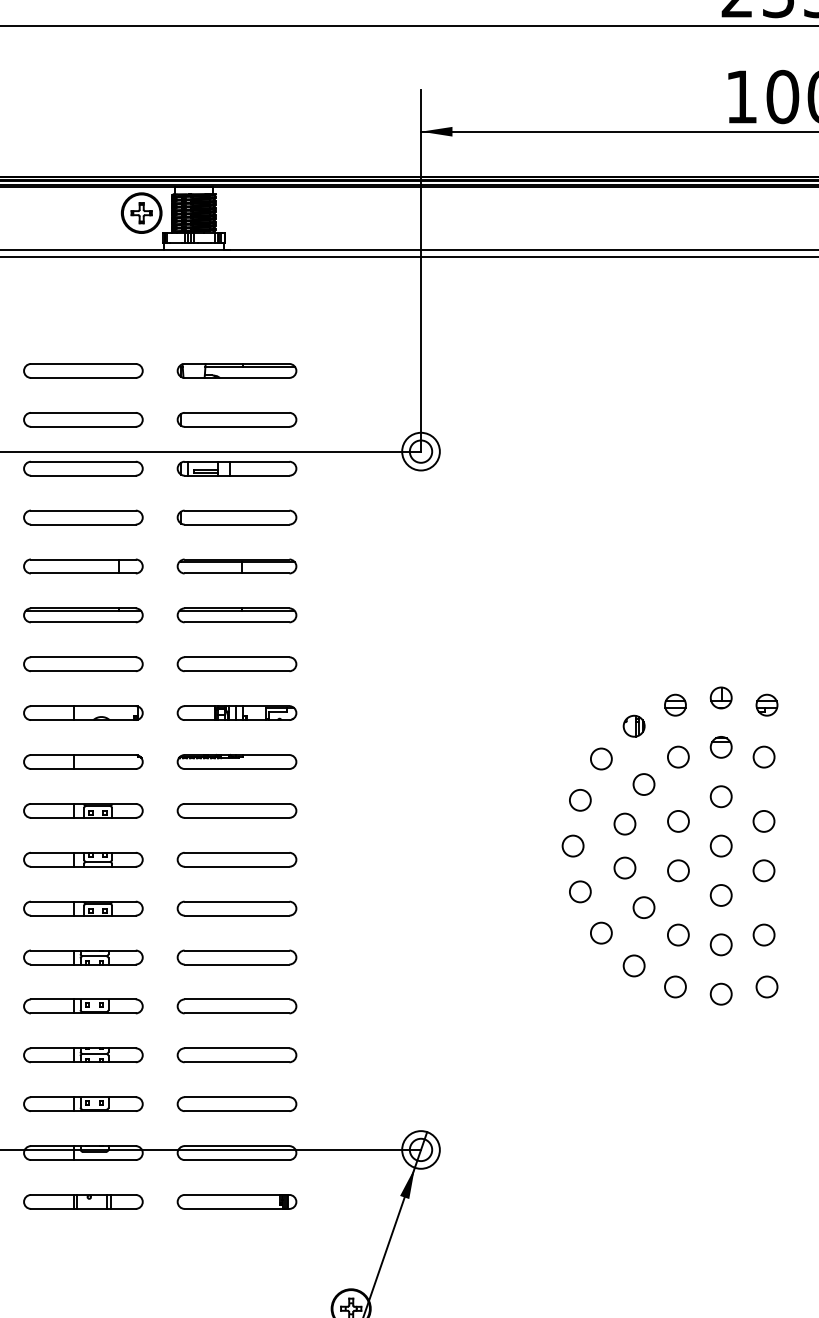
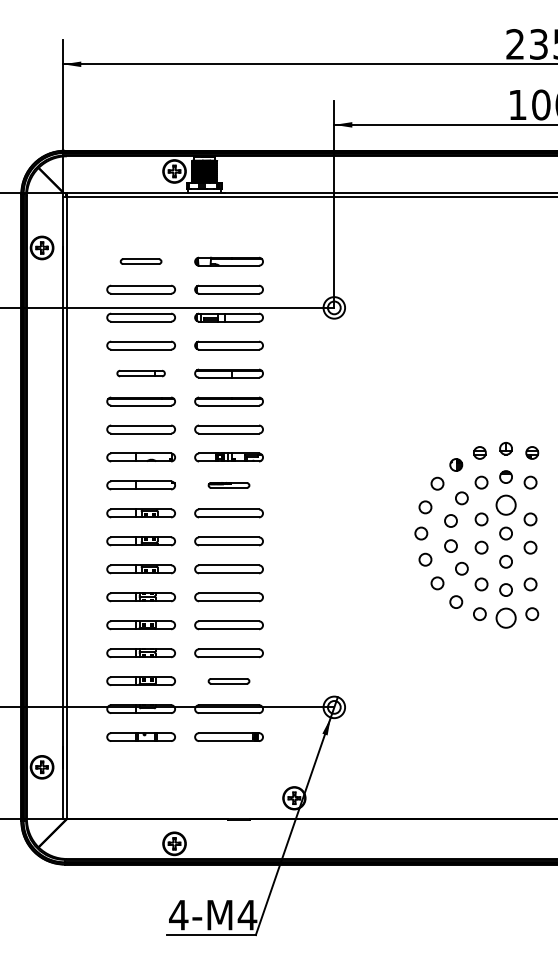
part: (82, 370) -> (140, 261), size x0.6
part: (82, 566) -> (140, 373), size x0.7
part: (236, 762) -> (228, 485), size x0.6
circle: (720, 797) -> (505, 505), size x1.6
circle: (720, 994) -> (505, 618), size x1.6
part: (236, 1104) -> (228, 681), size x0.6

